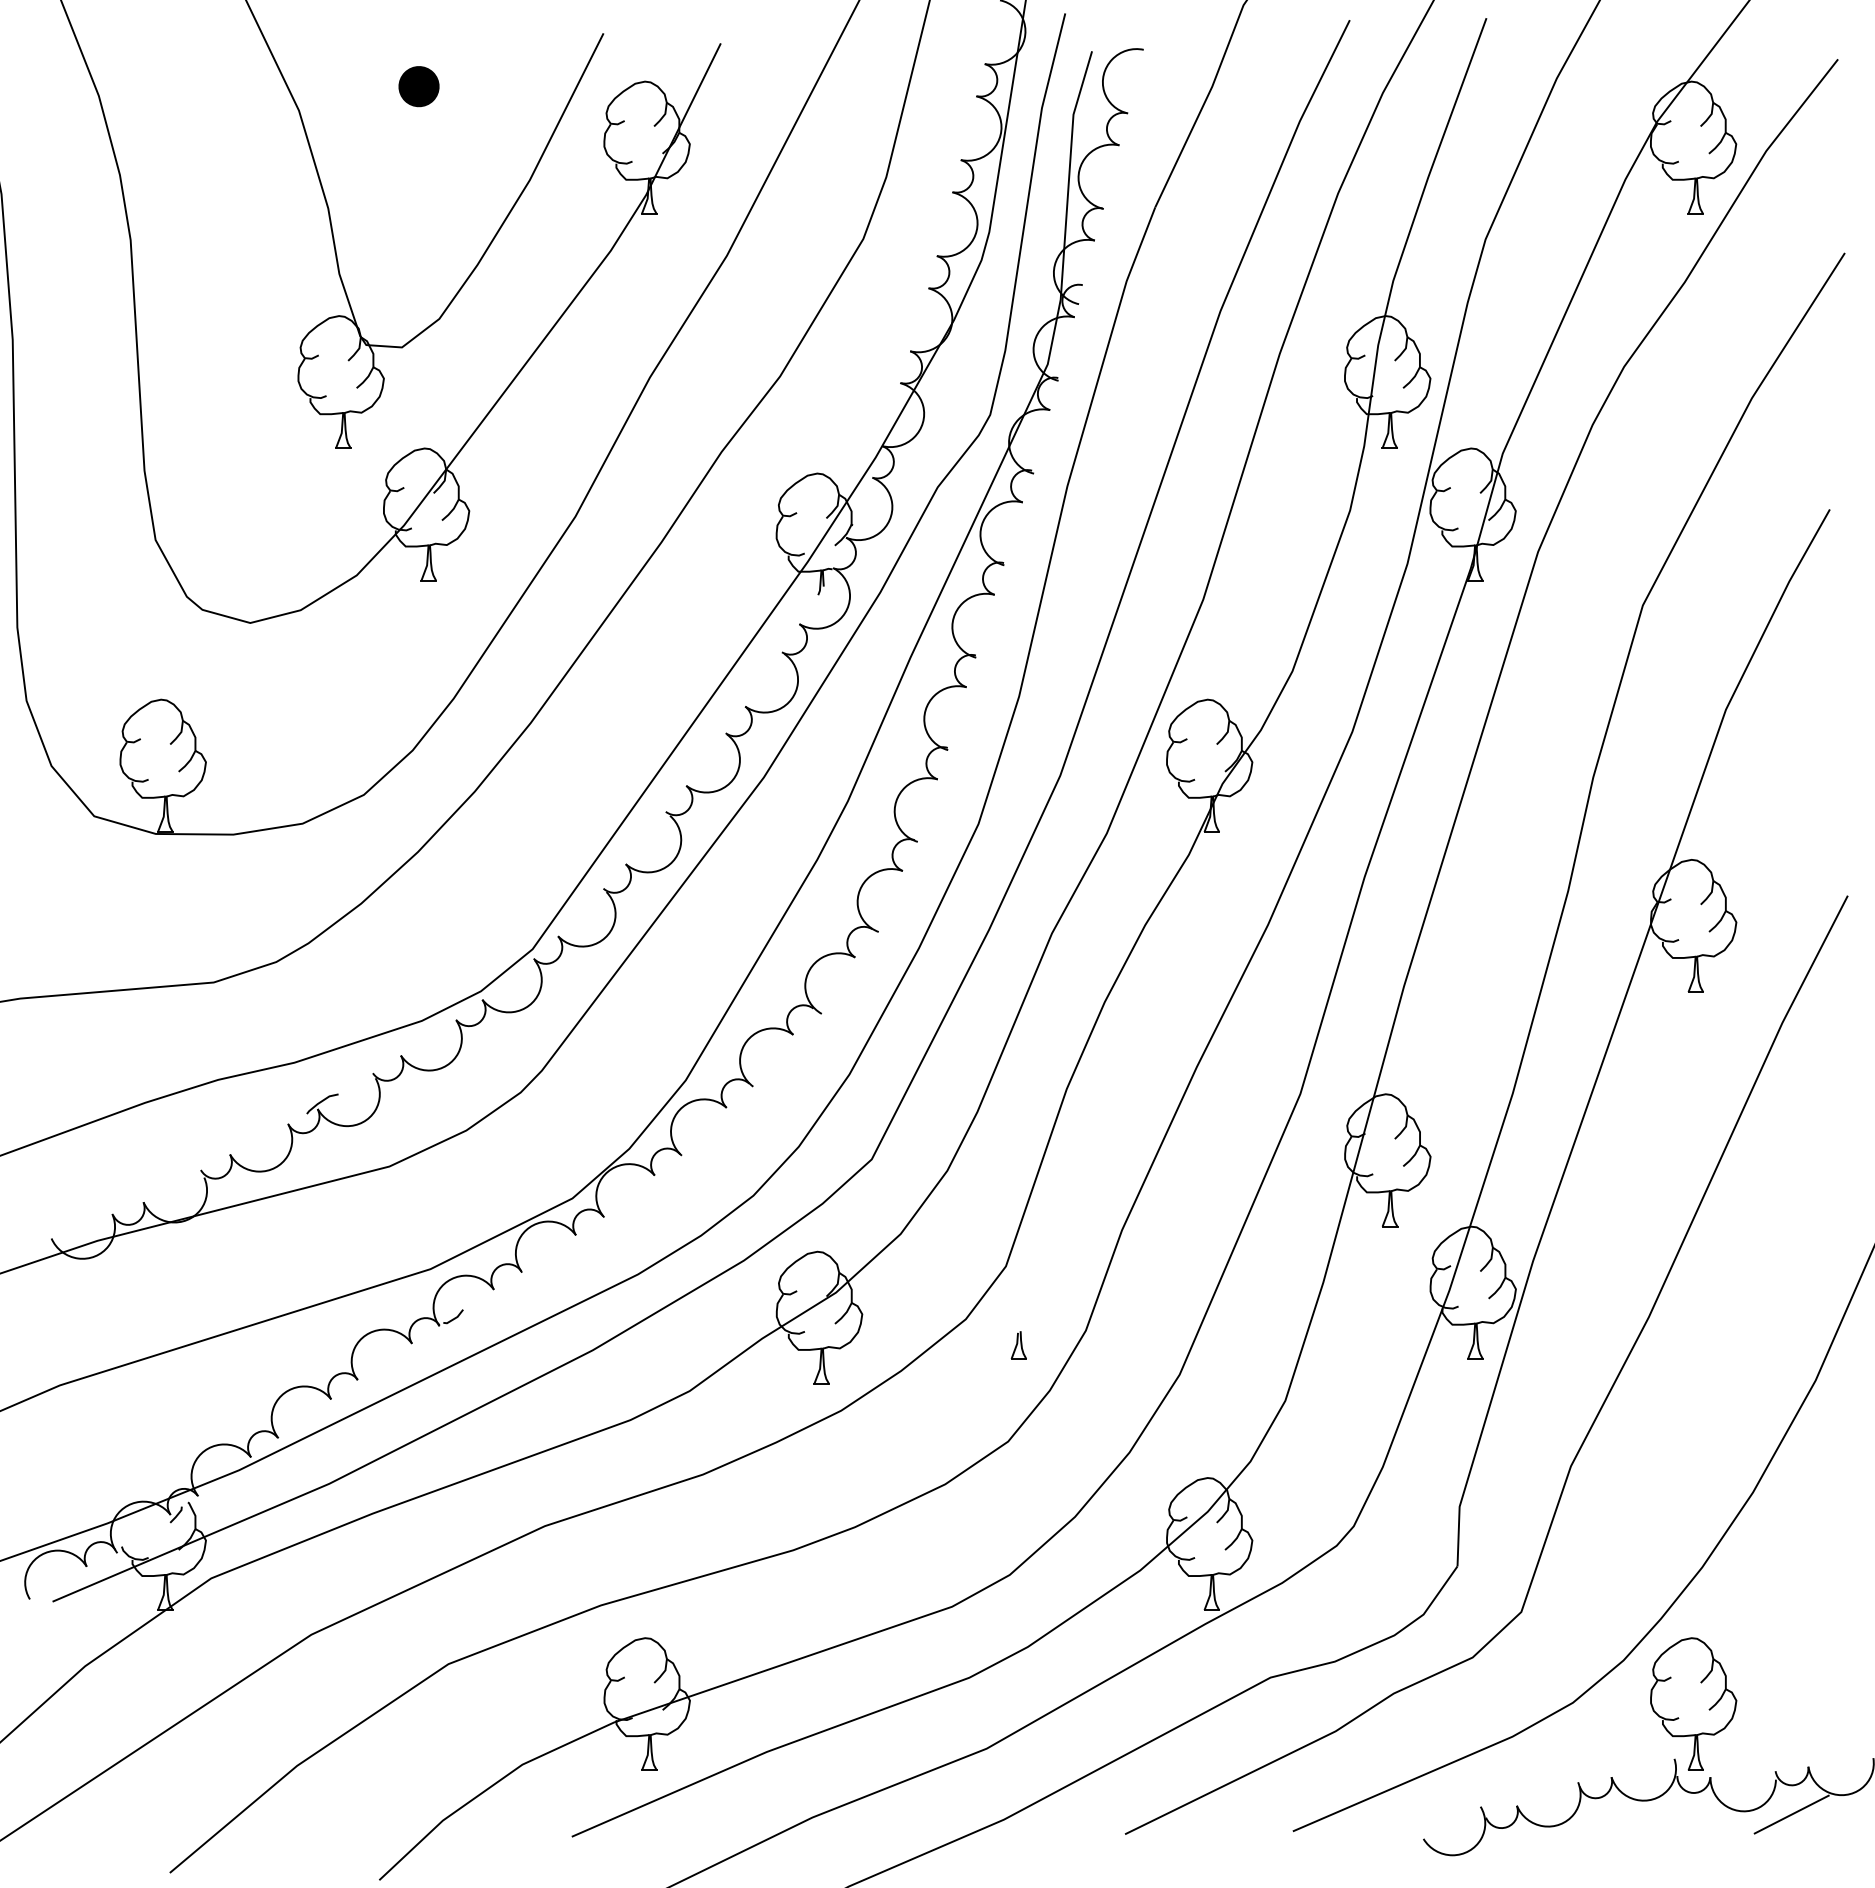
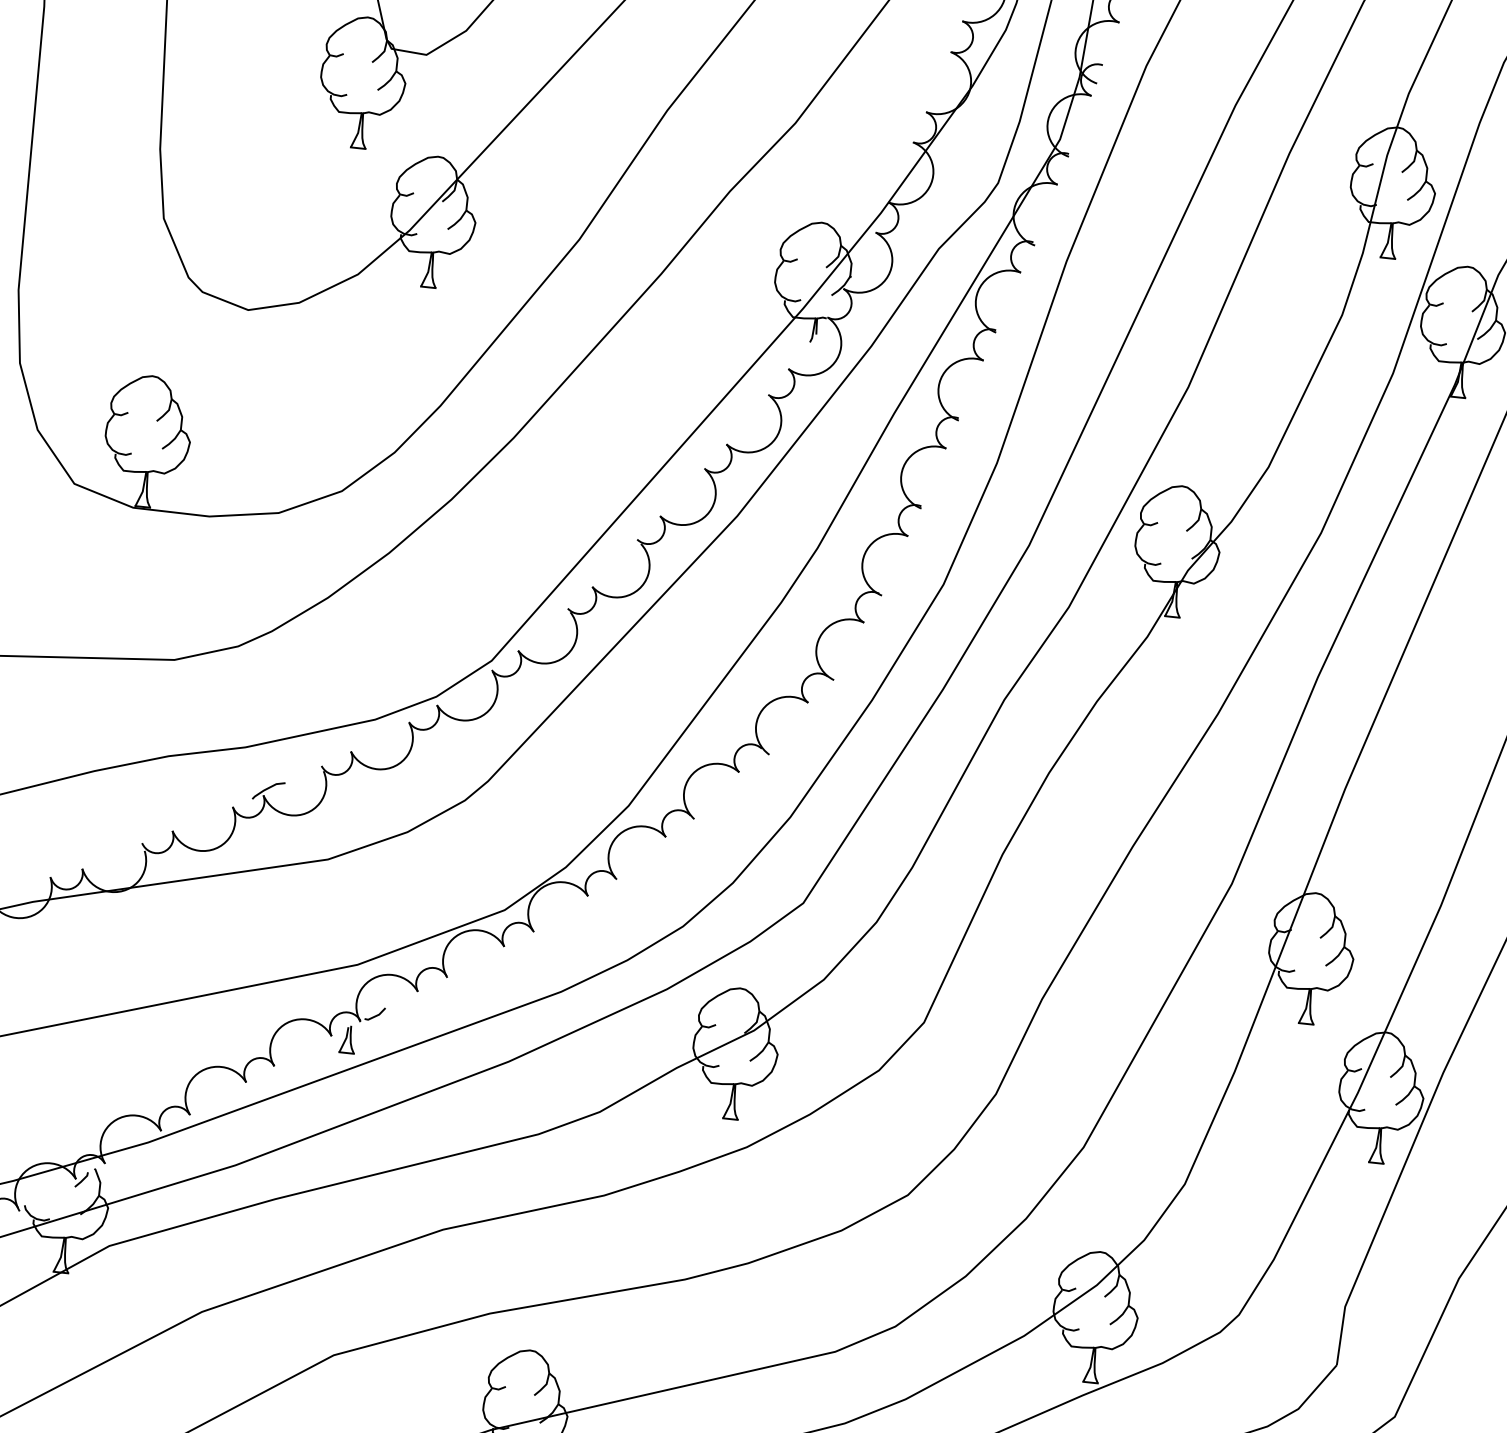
part: (1018, 1345) -> (347, 1039), moved

